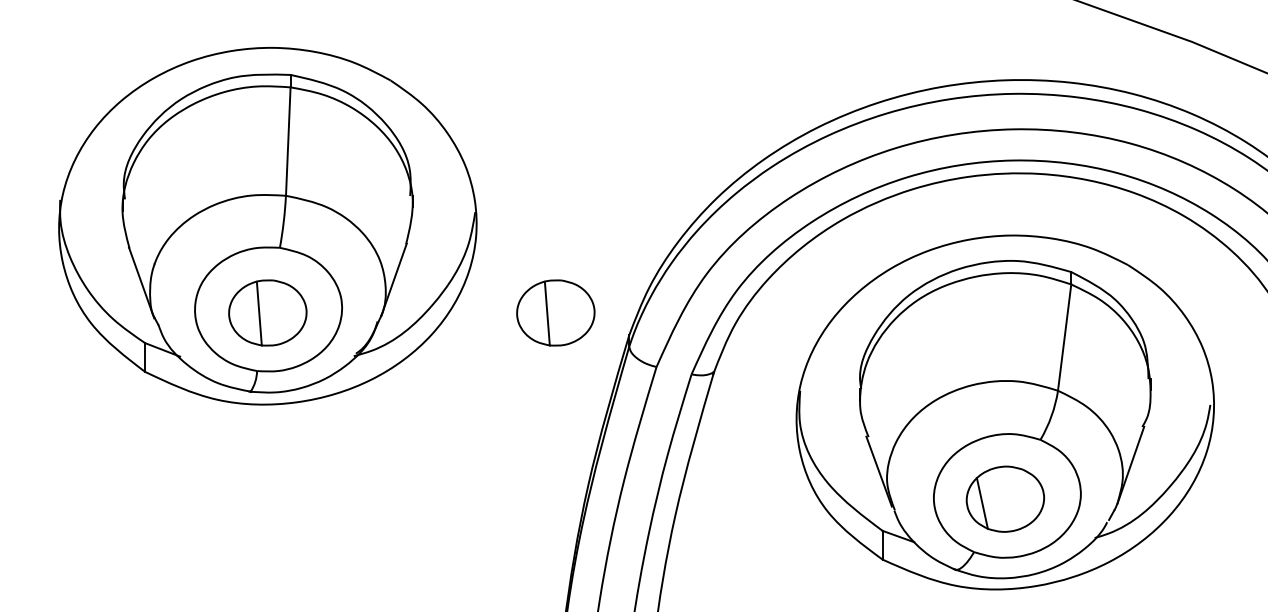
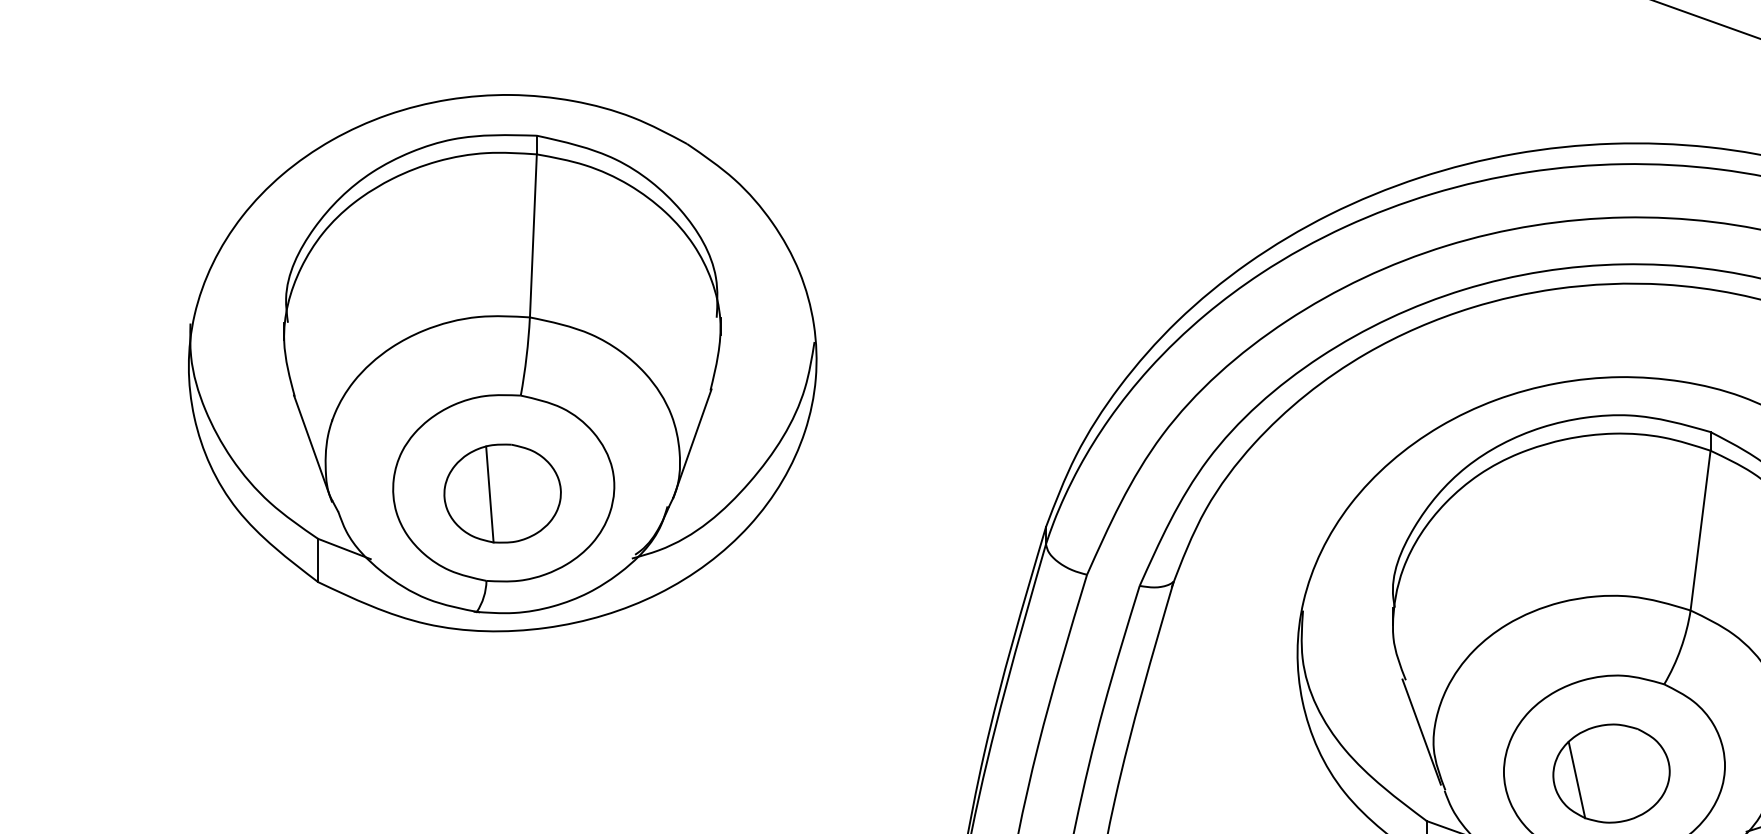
part: (555, 312) -> (935, 492), removed

